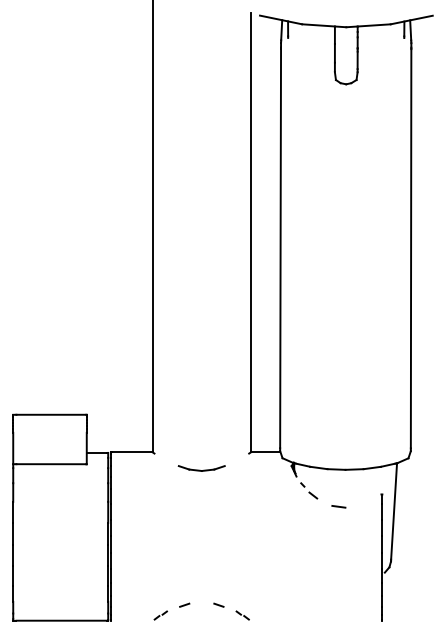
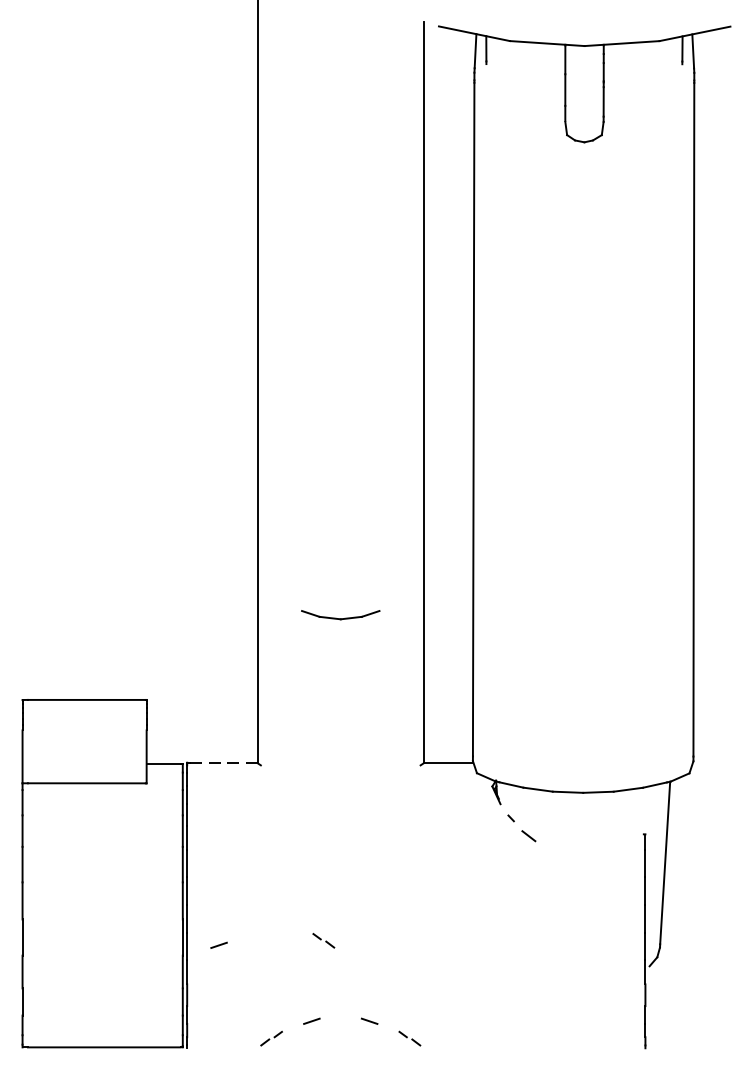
line: (131, 451) -> (222, 761), solid -> dashed
part: (201, 468) -> (340, 615), moved
line: (338, 506) -> (571, 854), removed
line: (190, 557) -> (321, 940), added
line: (129, 559) -> (218, 944), added

